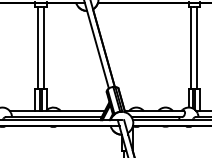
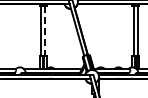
line: (44, 48) -> (45, 31), solid -> dashed

